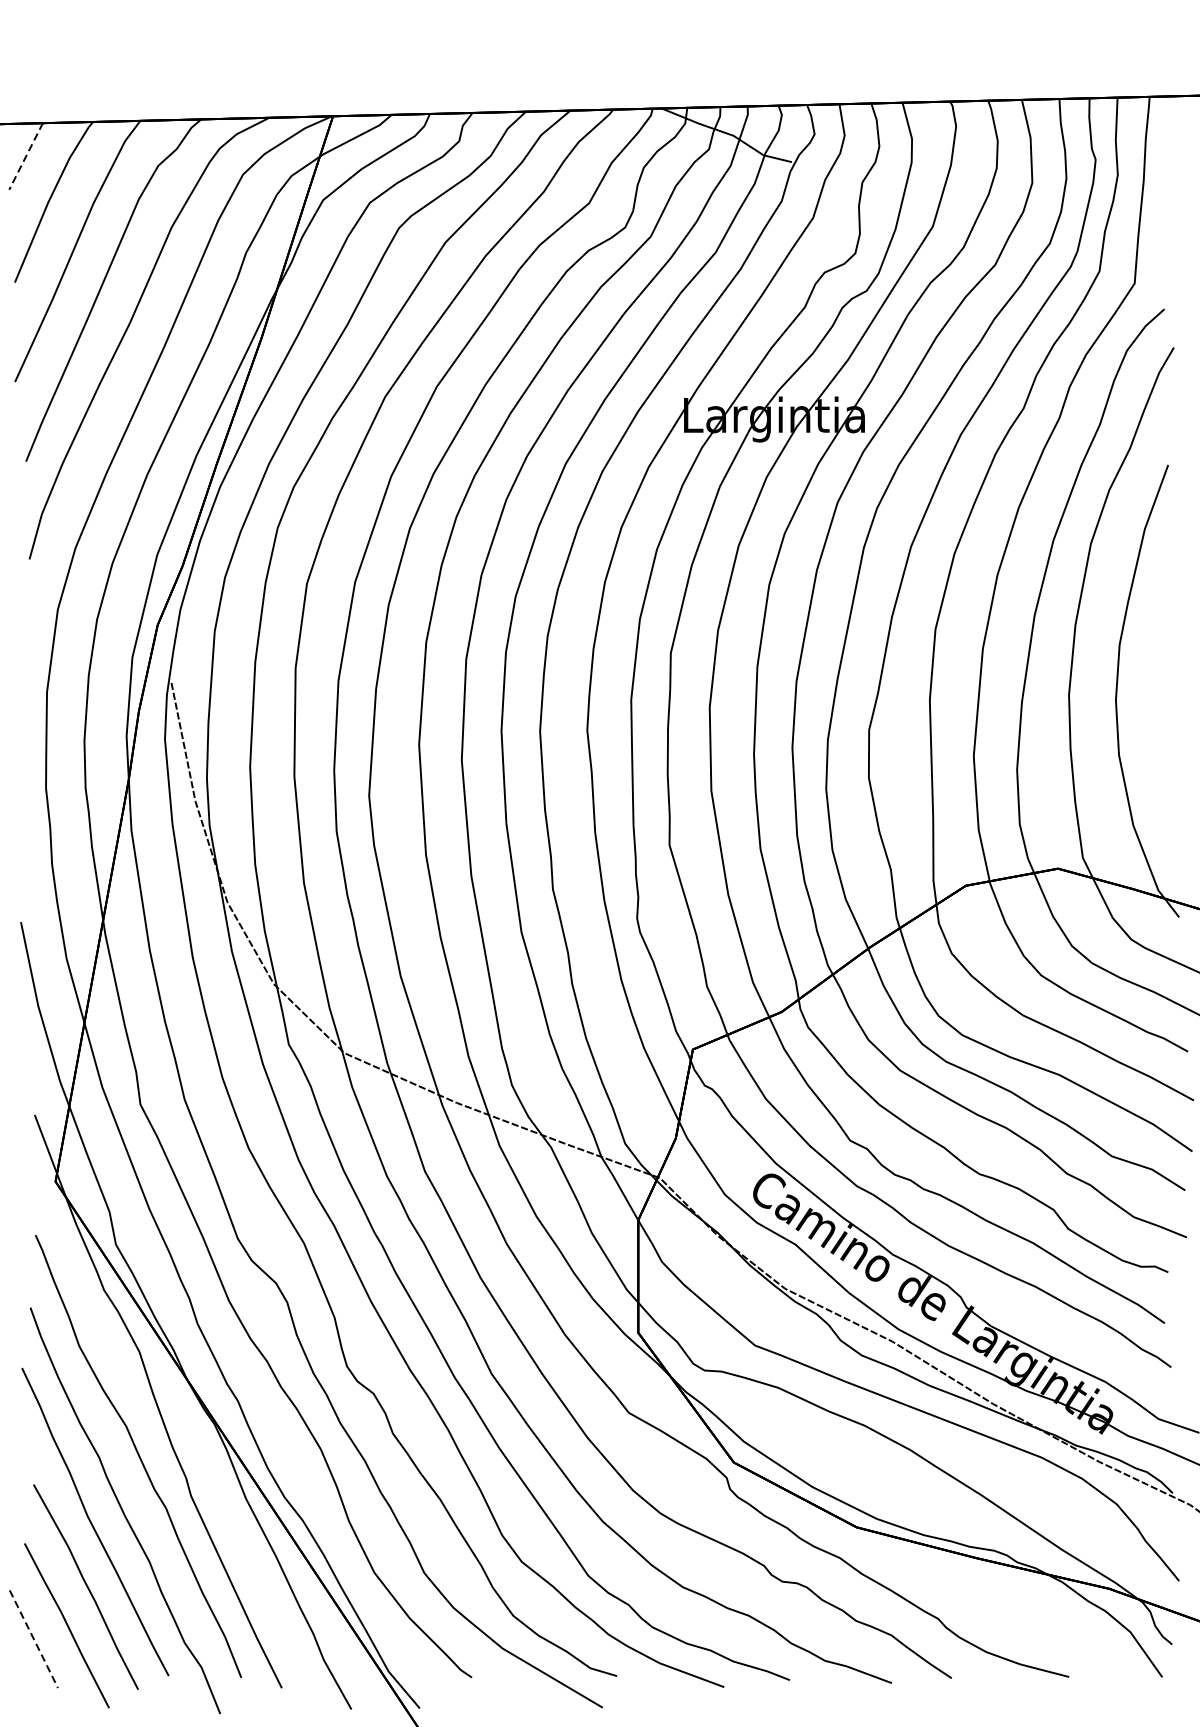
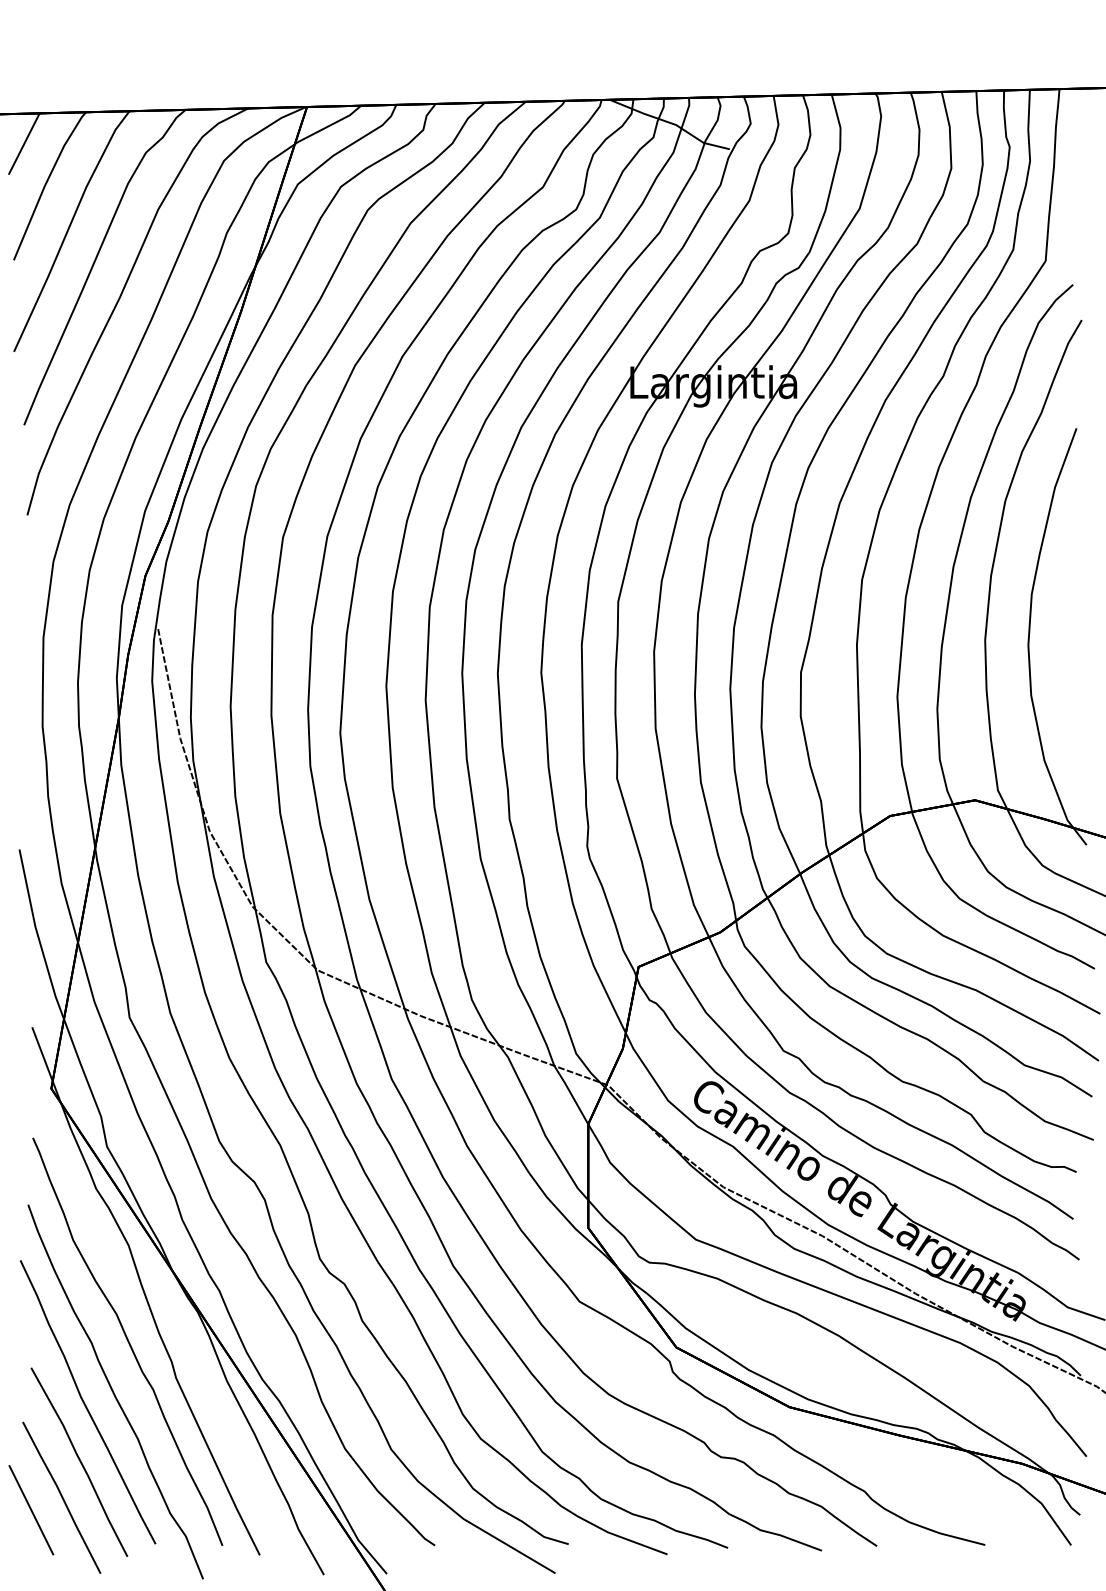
line: (26, 155) -> (24, 143), dashed -> solid
line: (34, 1639) -> (31, 1510), dashed -> solid

